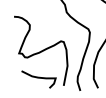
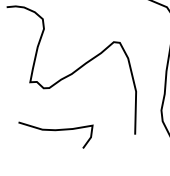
curve: (38, 78) -> (56, 131), moved

